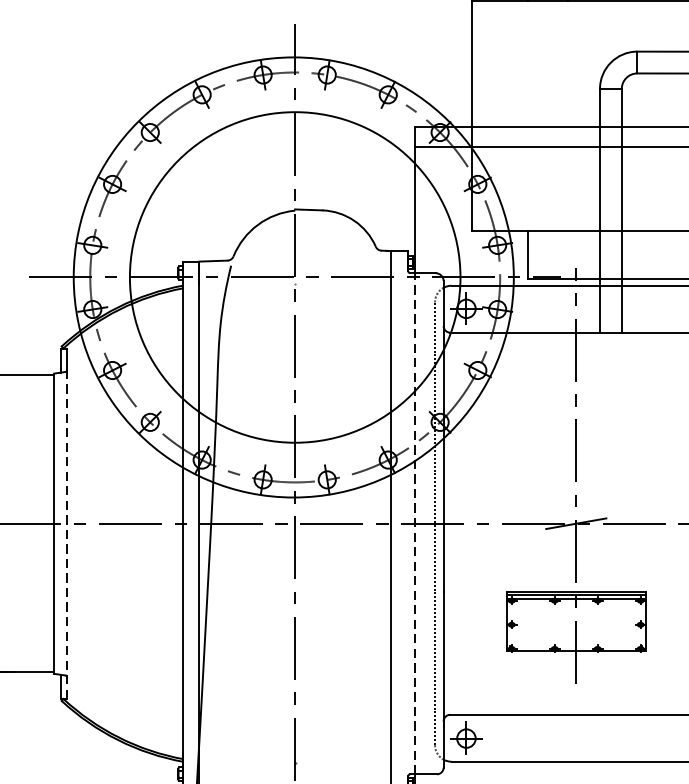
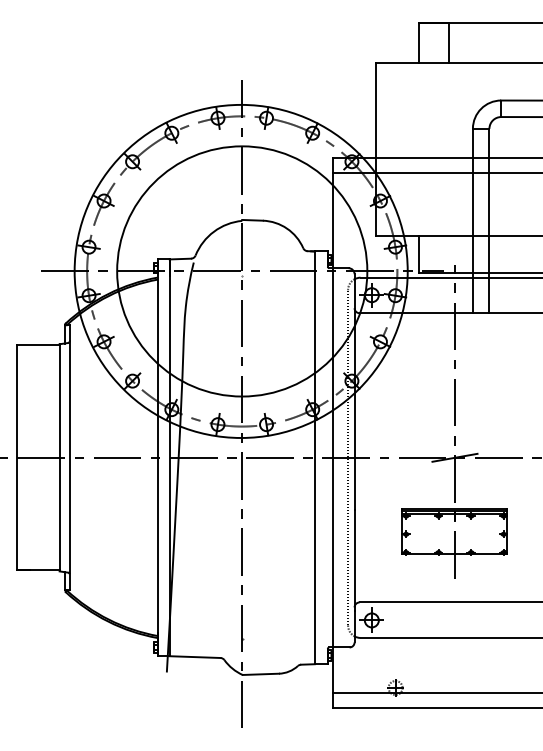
line: (415, 523) -> (333, 457), dashed -> solid
line: (66, 533) -> (69, 465), dashed -> solid

